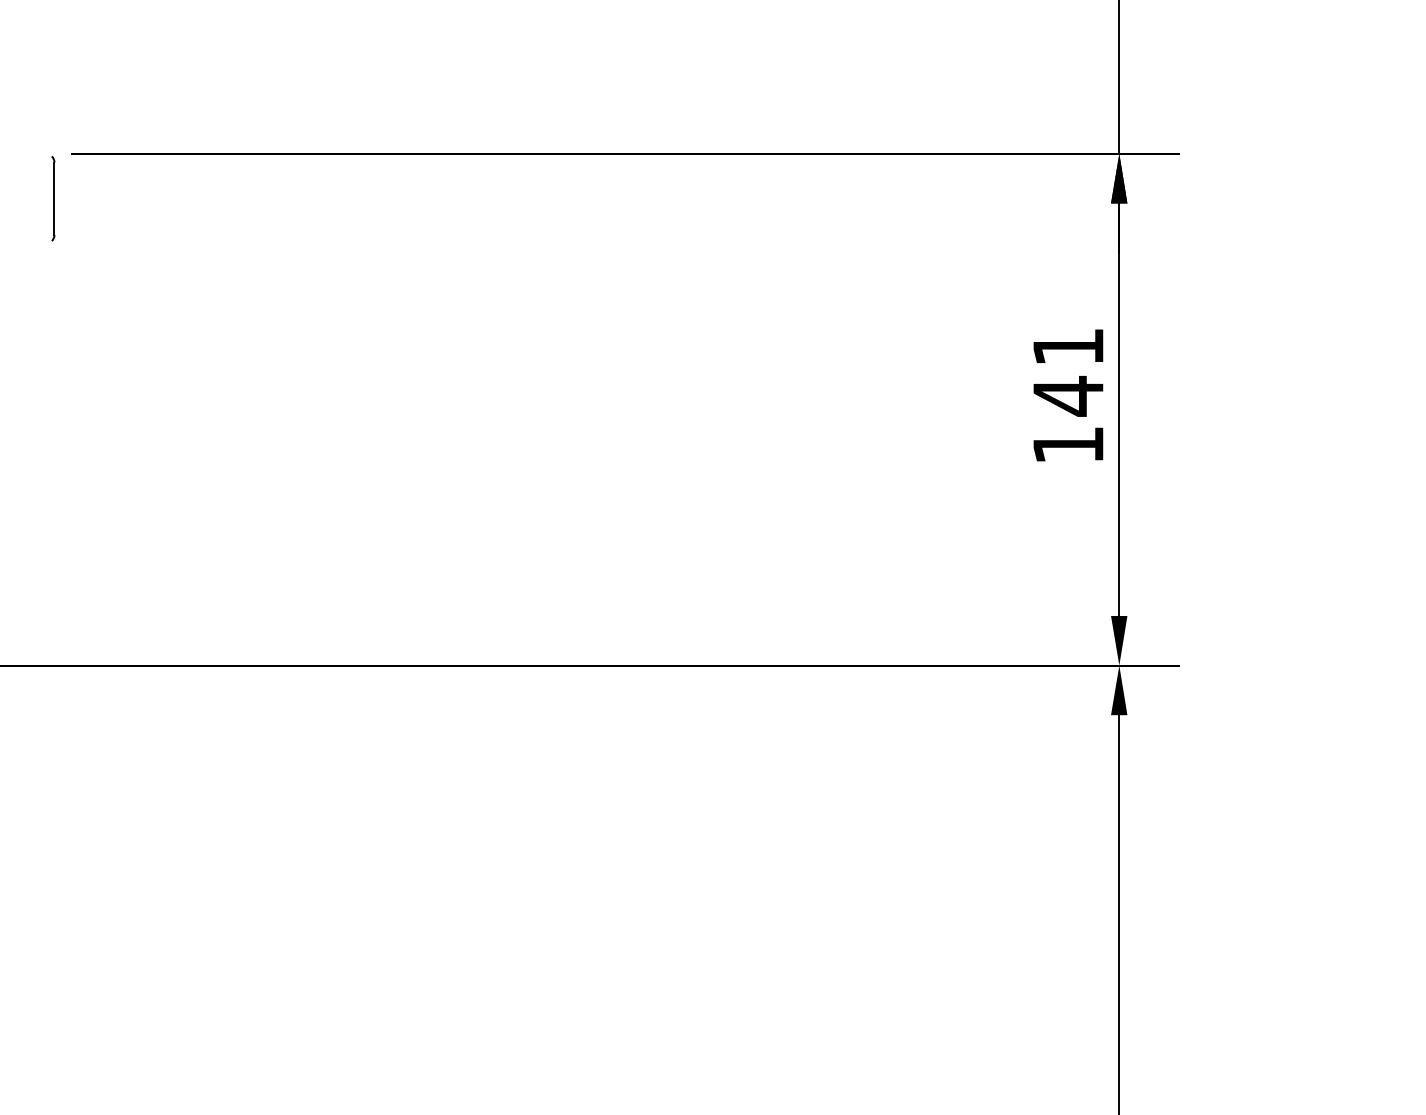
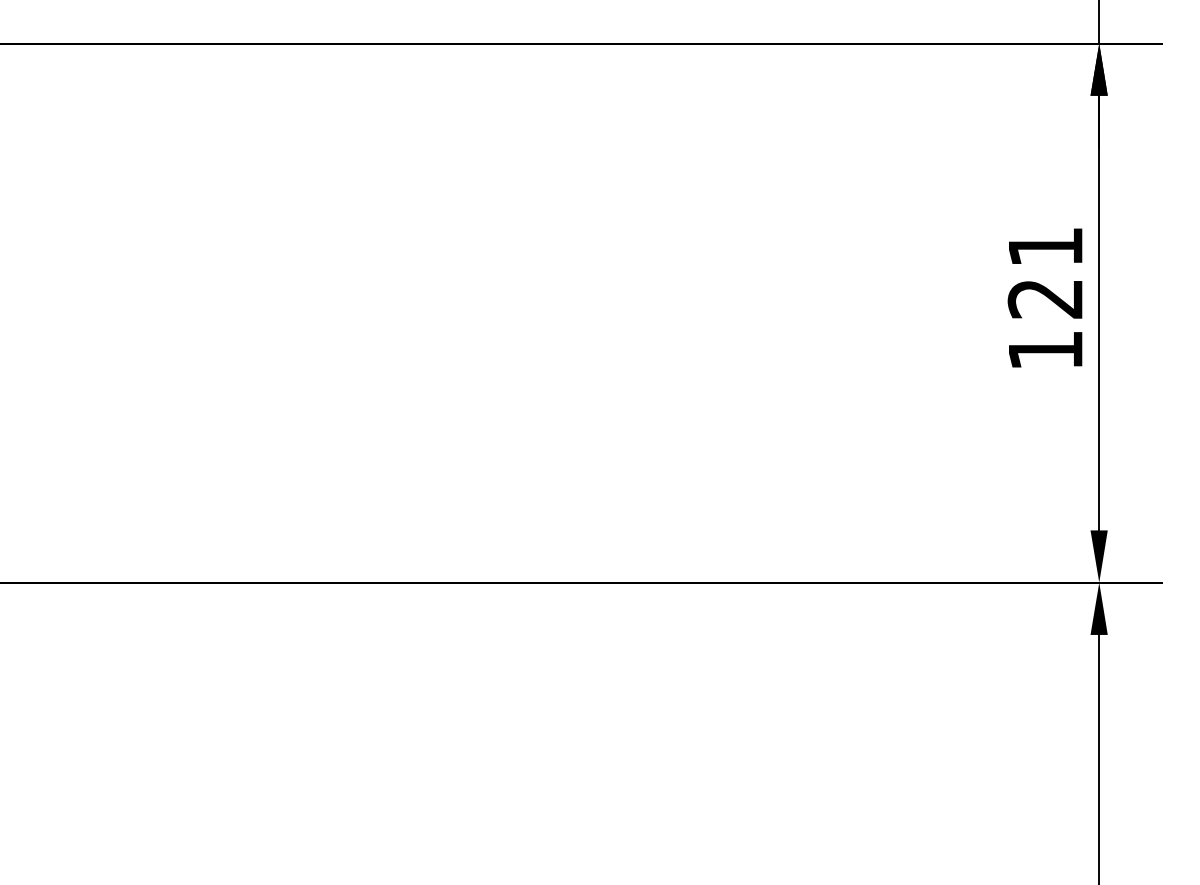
text: (1067, 395) -> (1044, 298), 141 -> 121

